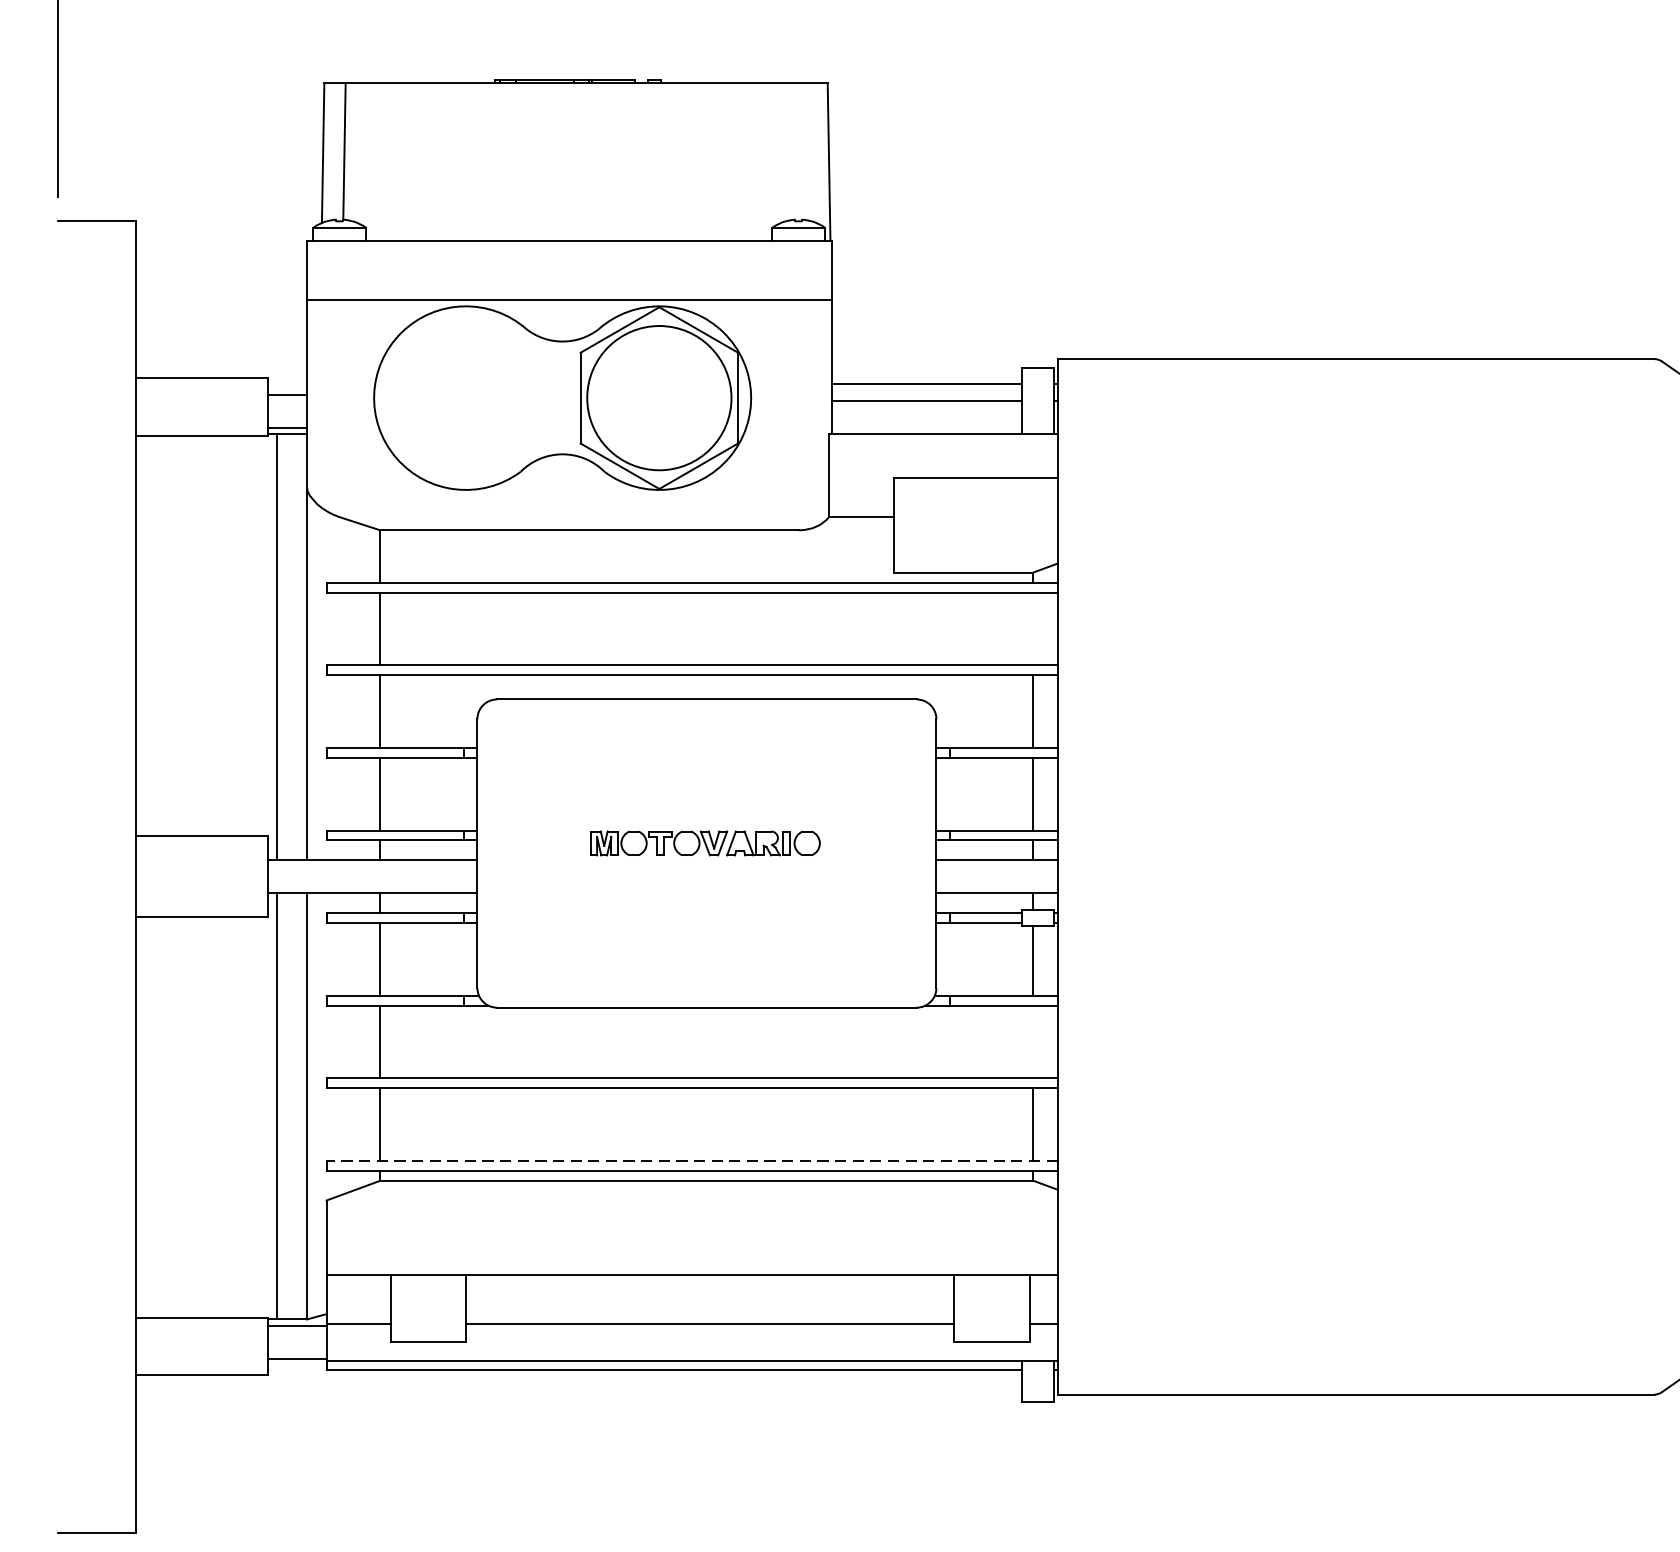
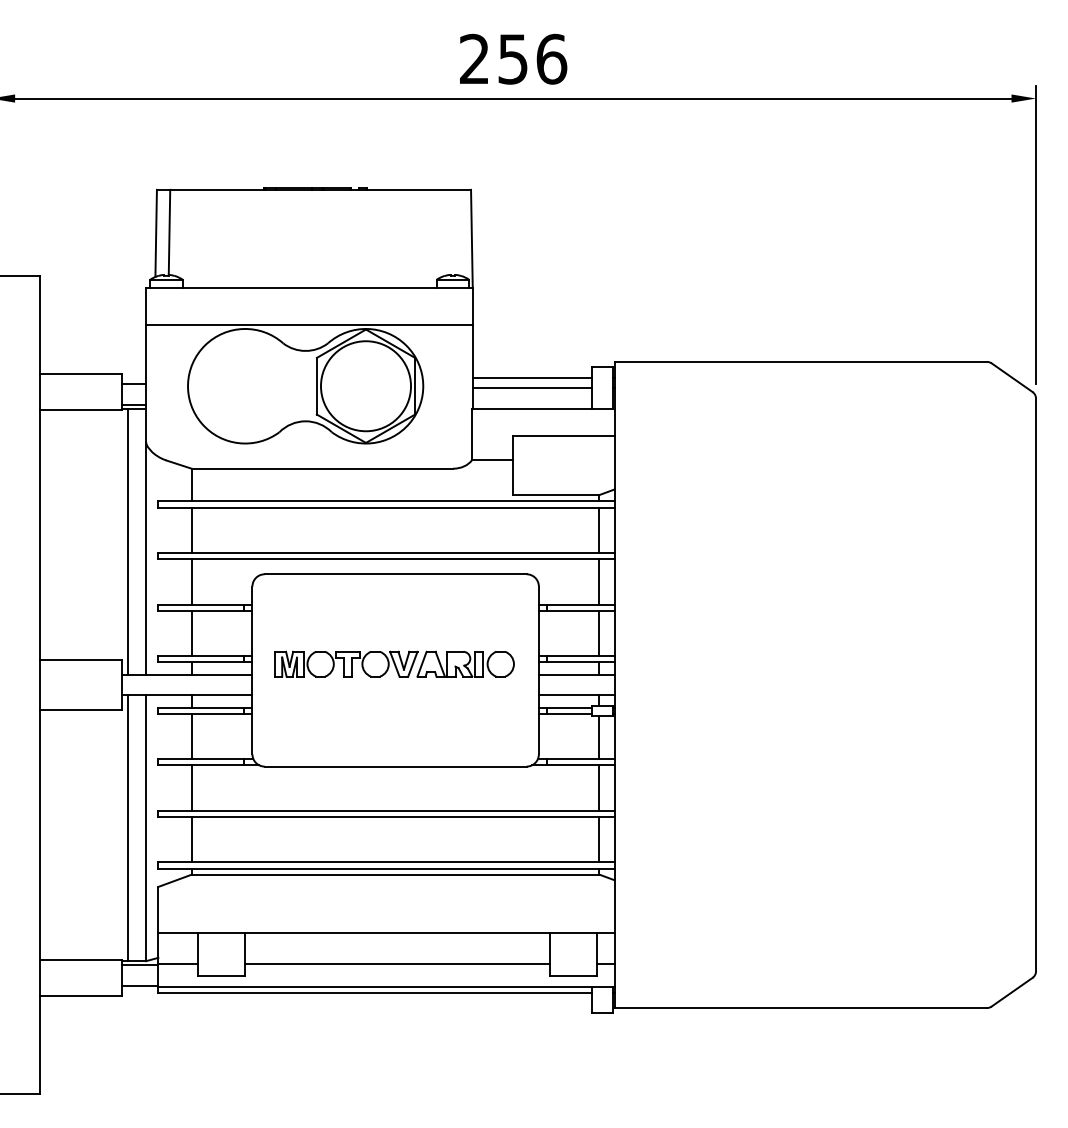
line: (1033, 629) -> (599, 530), added
part: (705, 842) -> (394, 663), size x1.67
line: (1033, 1041) -> (599, 787), added
line: (690, 1161) -> (385, 862), dashed -> solid

